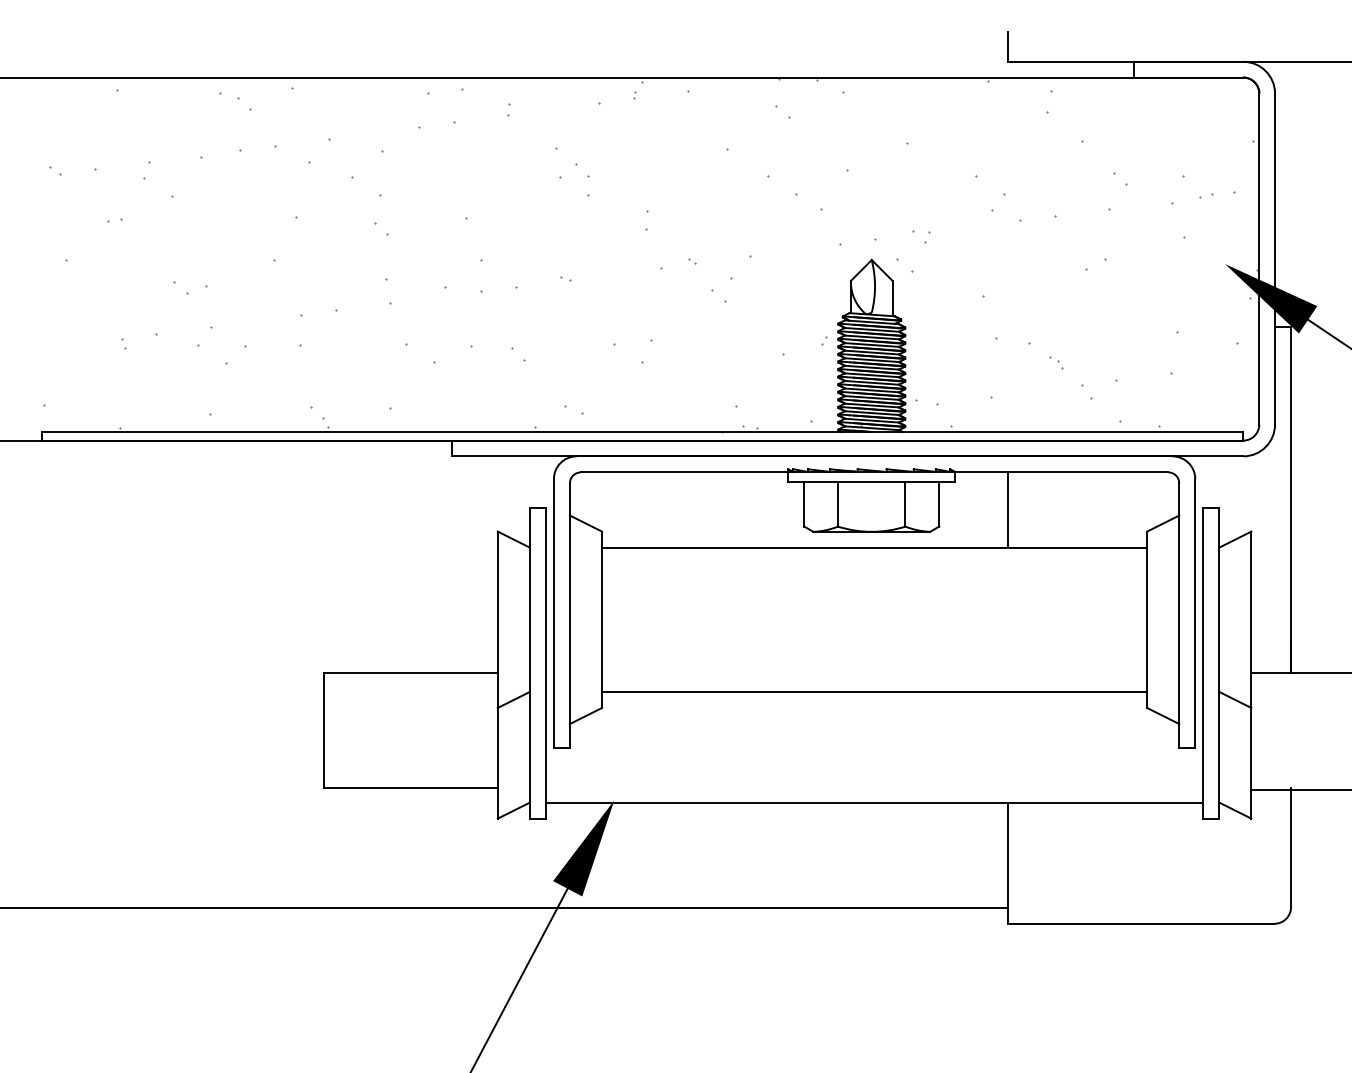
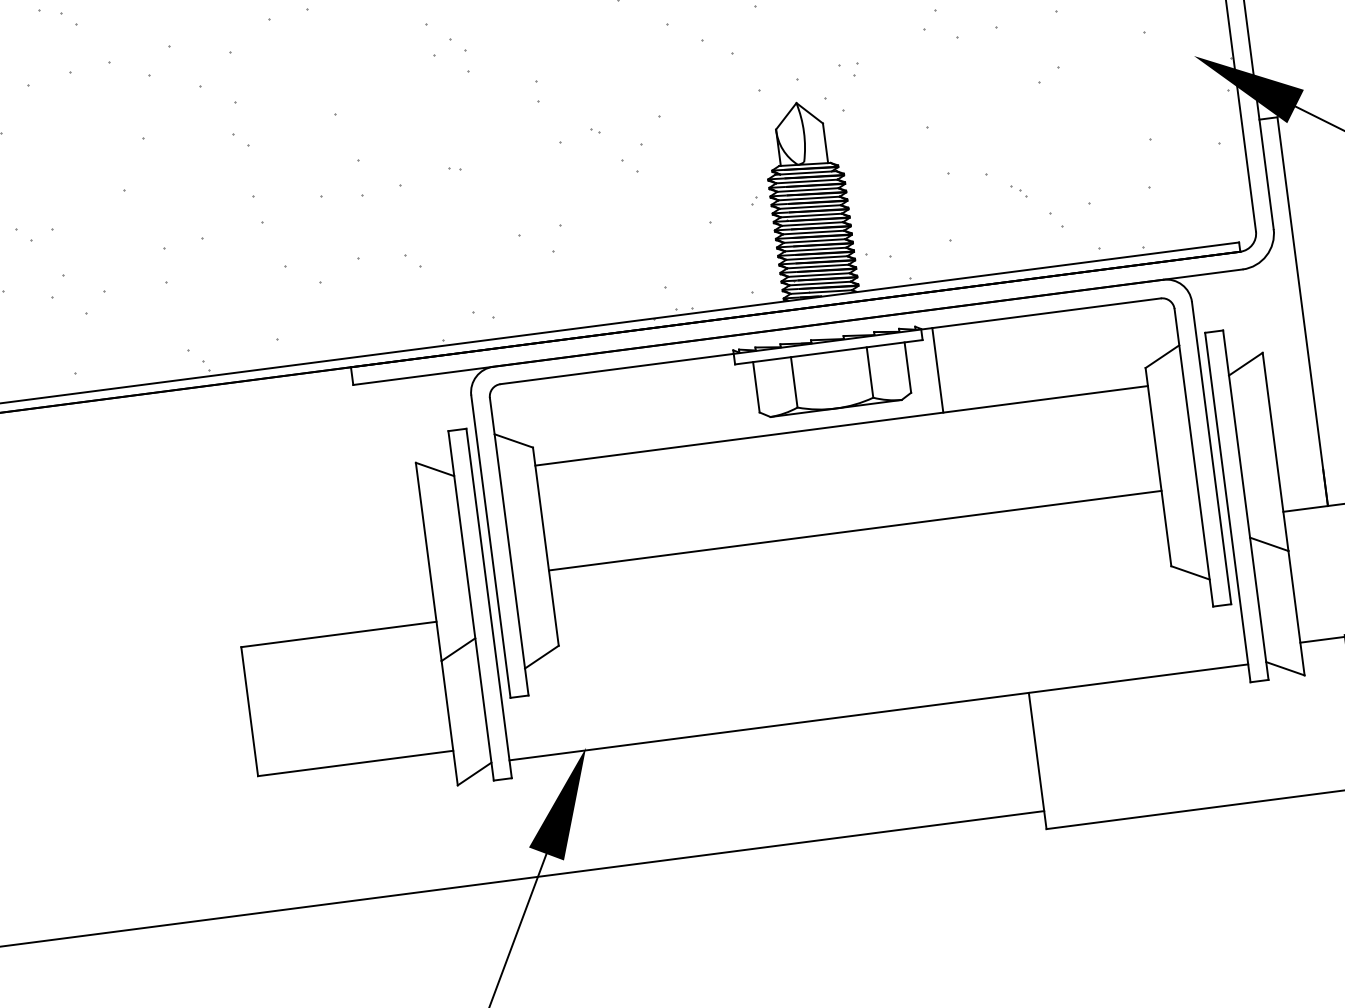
line: (1008, 509) -> (938, 369), moved
line: (874, 691) -> (855, 530), moved

